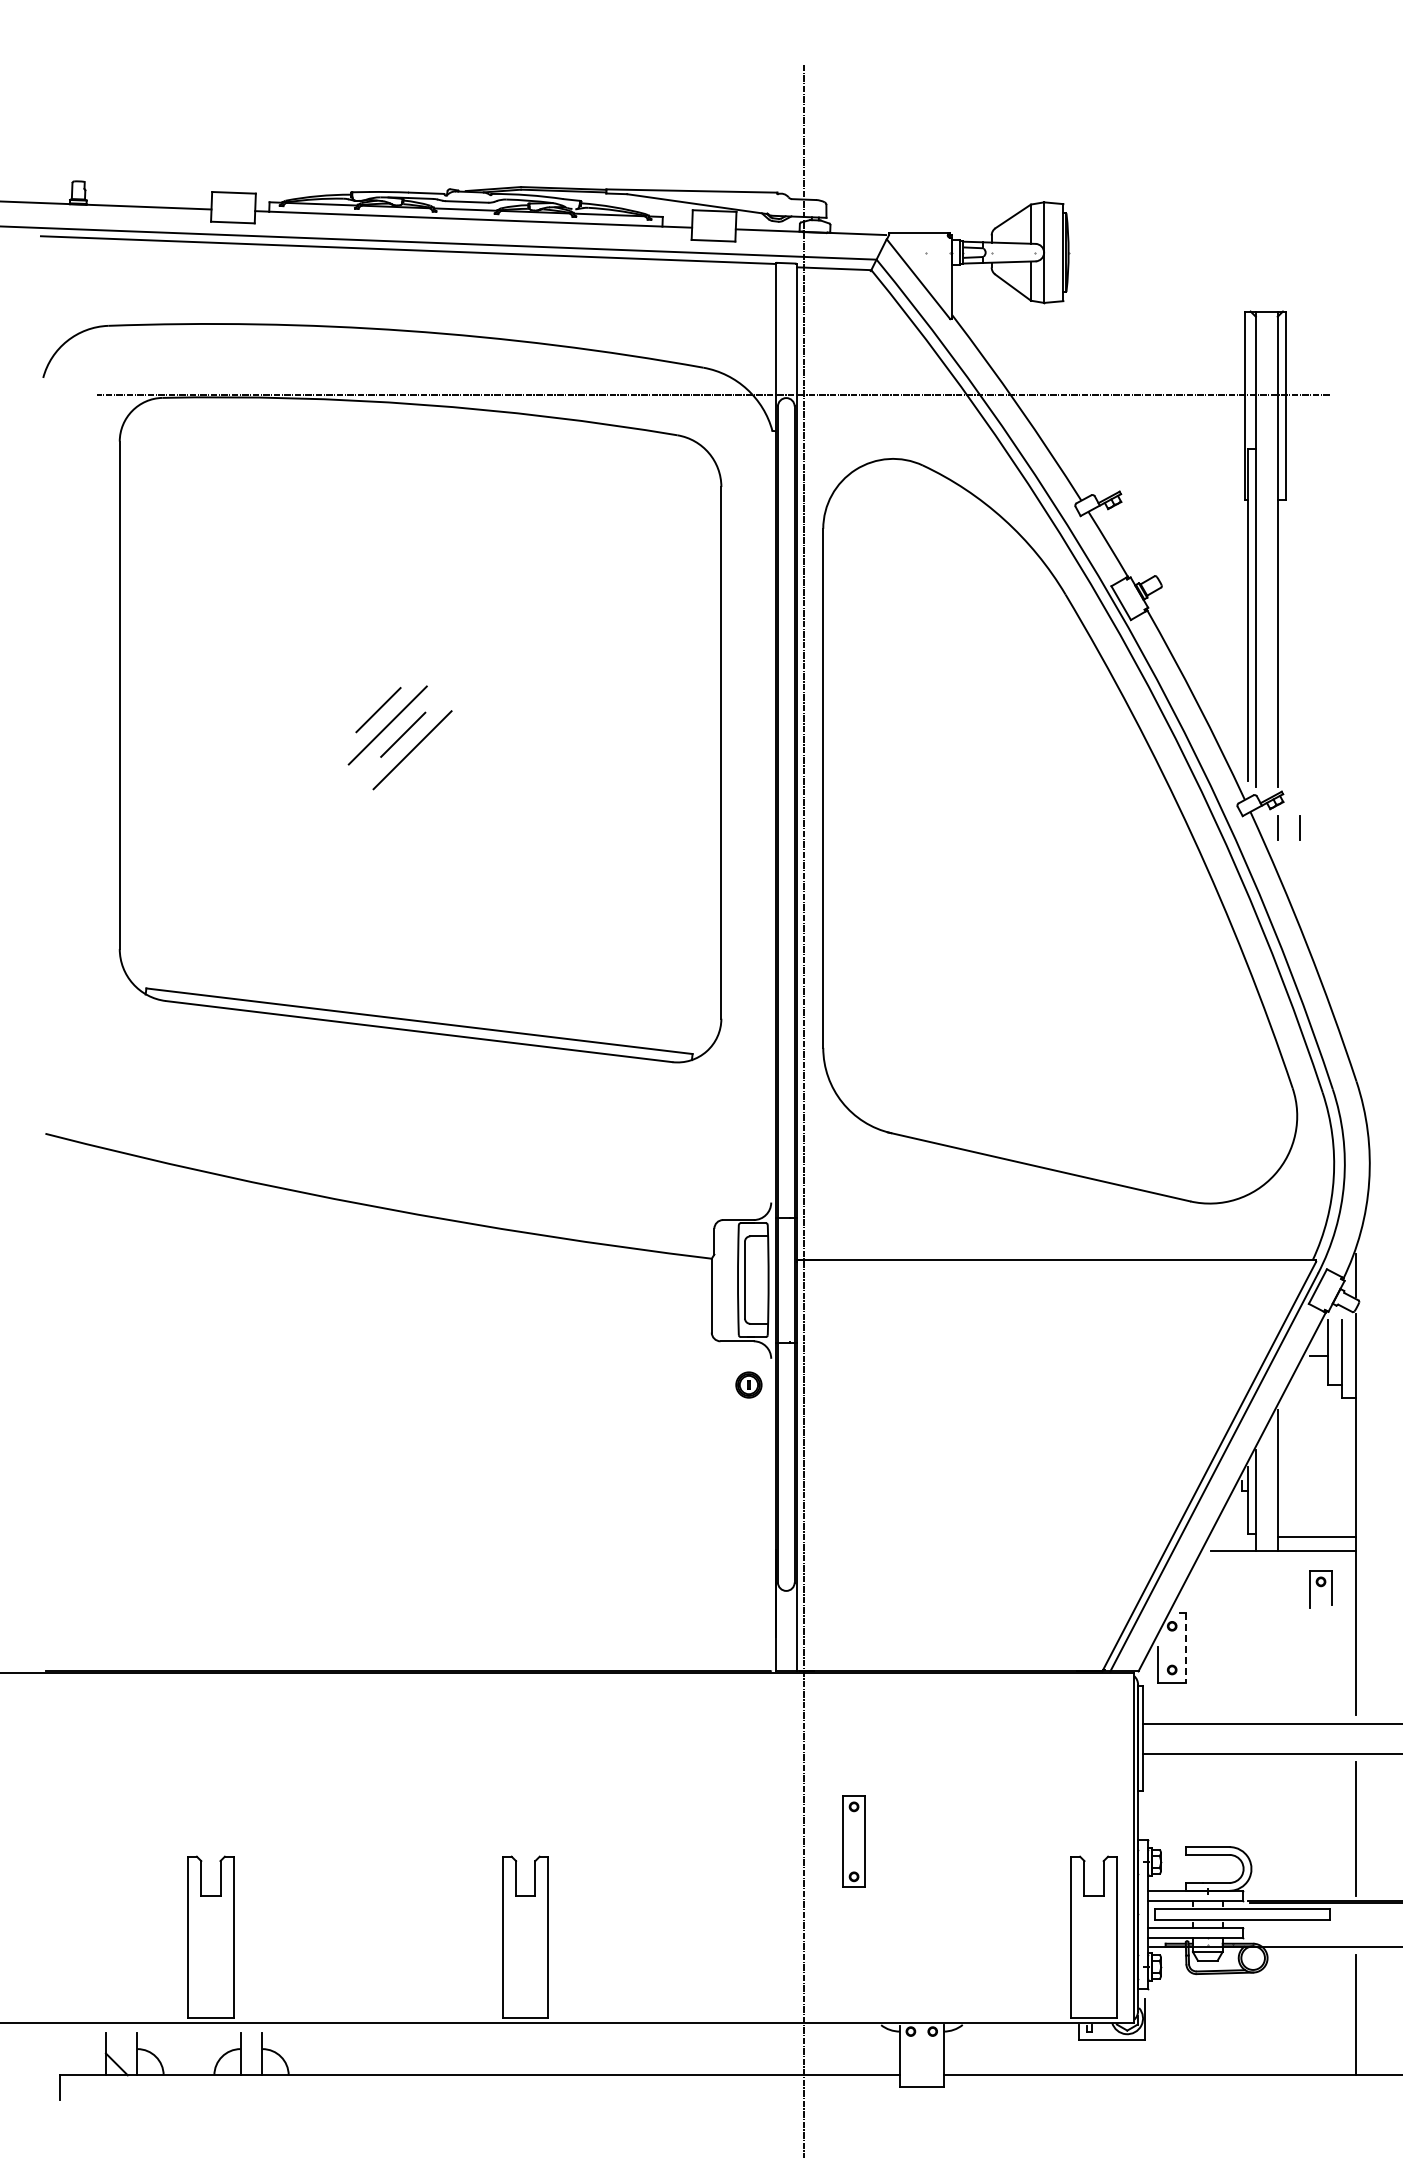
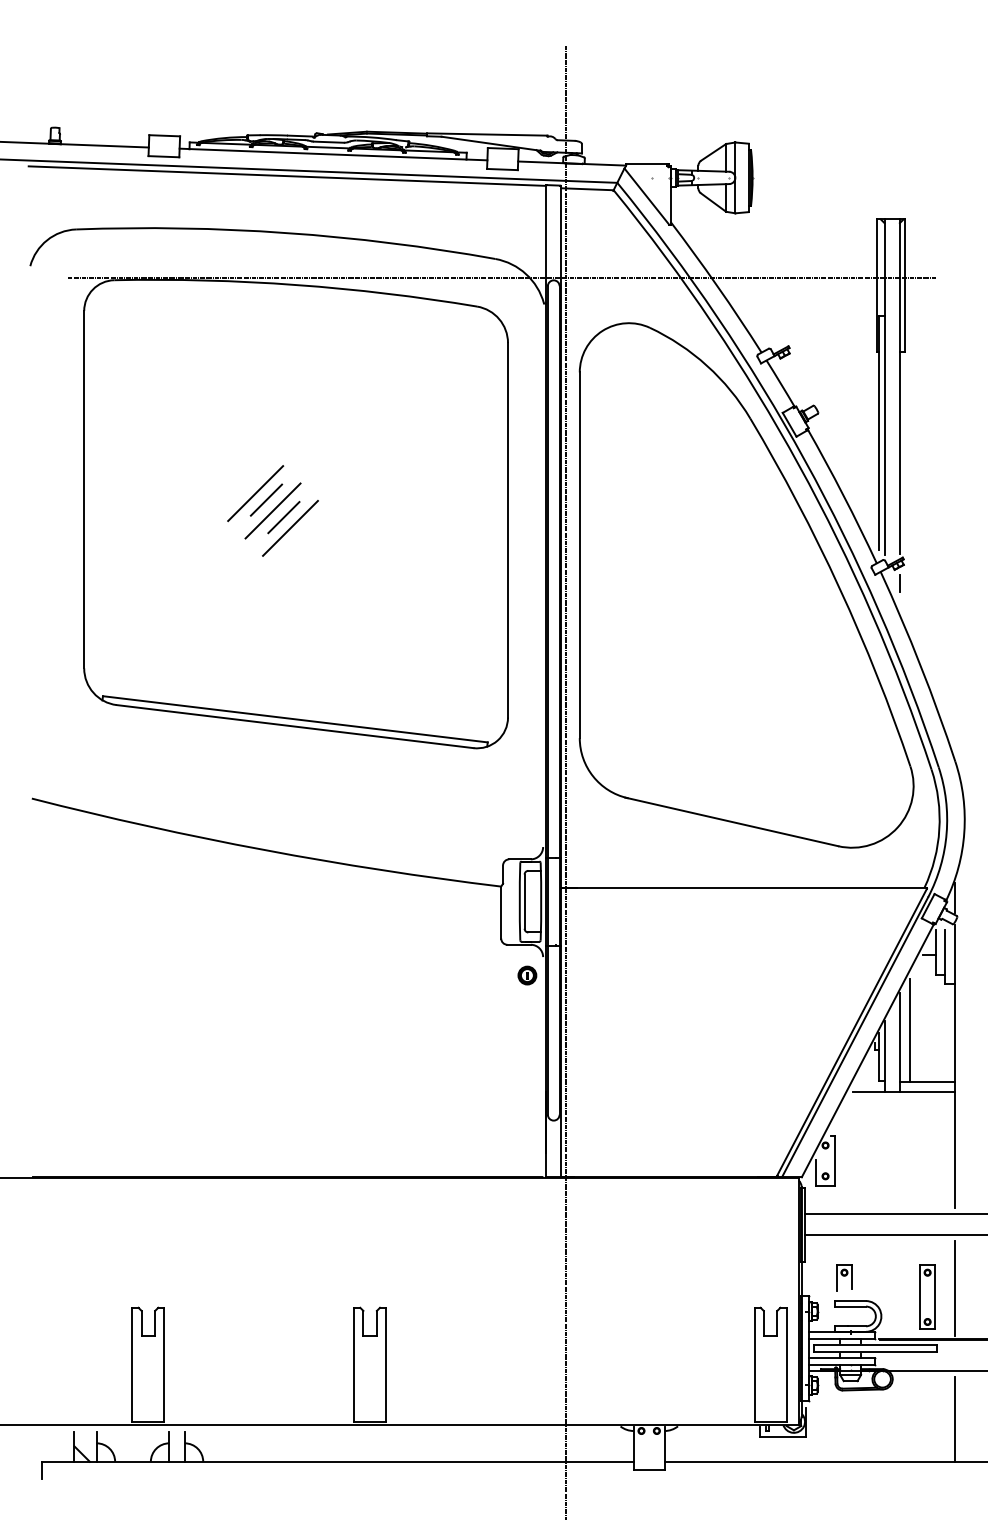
line: (363, 700) -> (255, 493), added
line: (1299, 827) -> (915, 582), removed
line: (1291, 1463) -> (909, 1030), added
part: (1320, 1589) -> (844, 1278), moved
line: (1186, 1648) -> (835, 1161), dashed -> solid
part: (853, 1841) -> (927, 1297), moved

